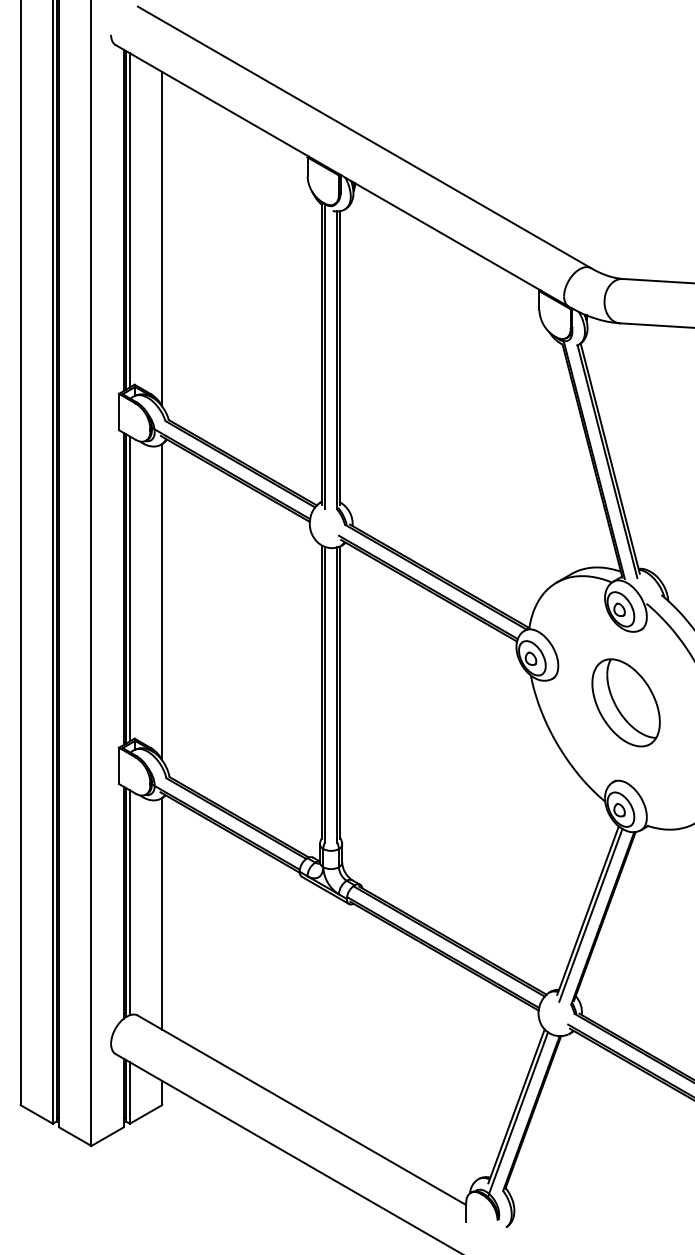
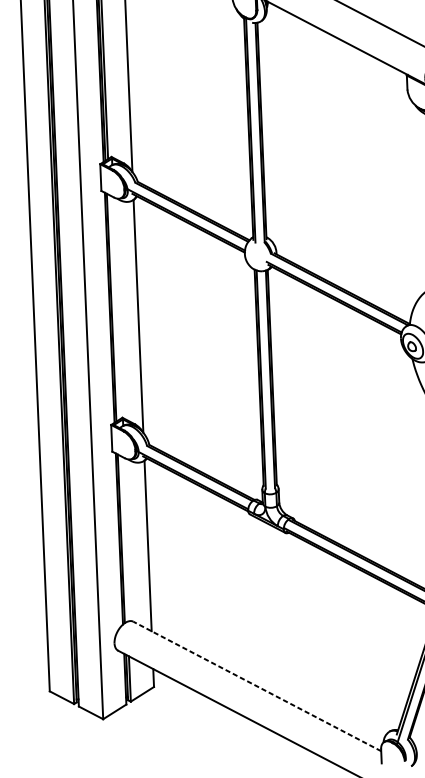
line: (129, 588) -> (114, 307), removed
line: (129, 902) -> (123, 538), removed
line: (302, 1110) -> (257, 686), solid -> dashed

